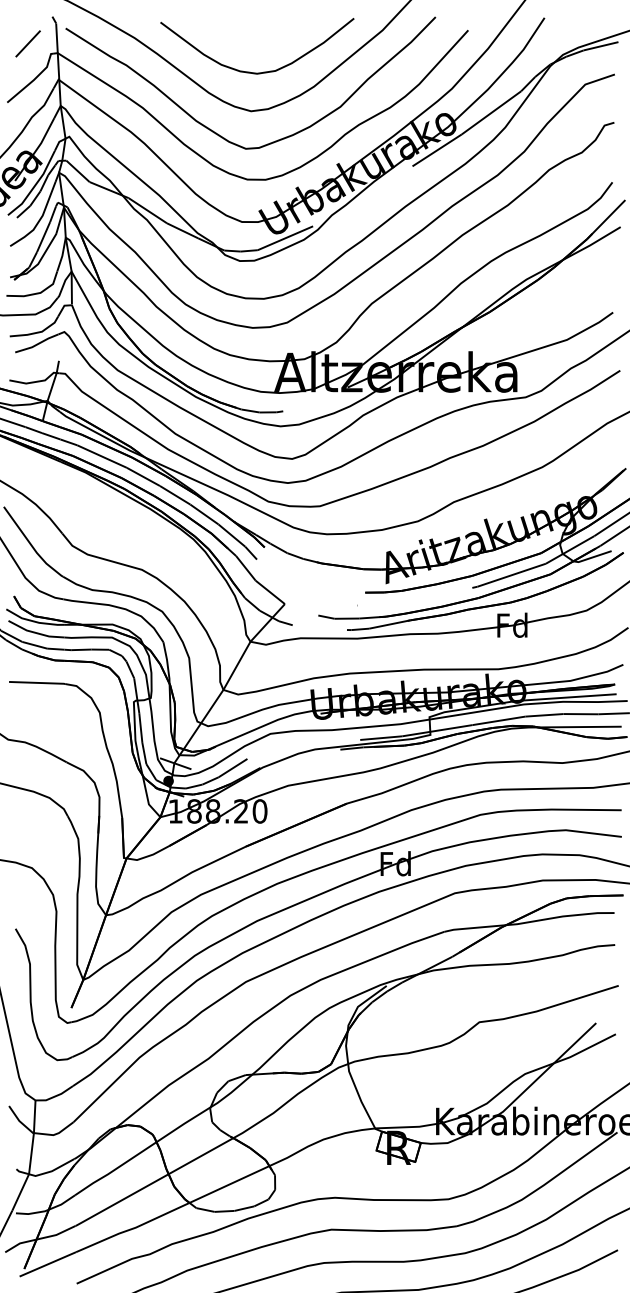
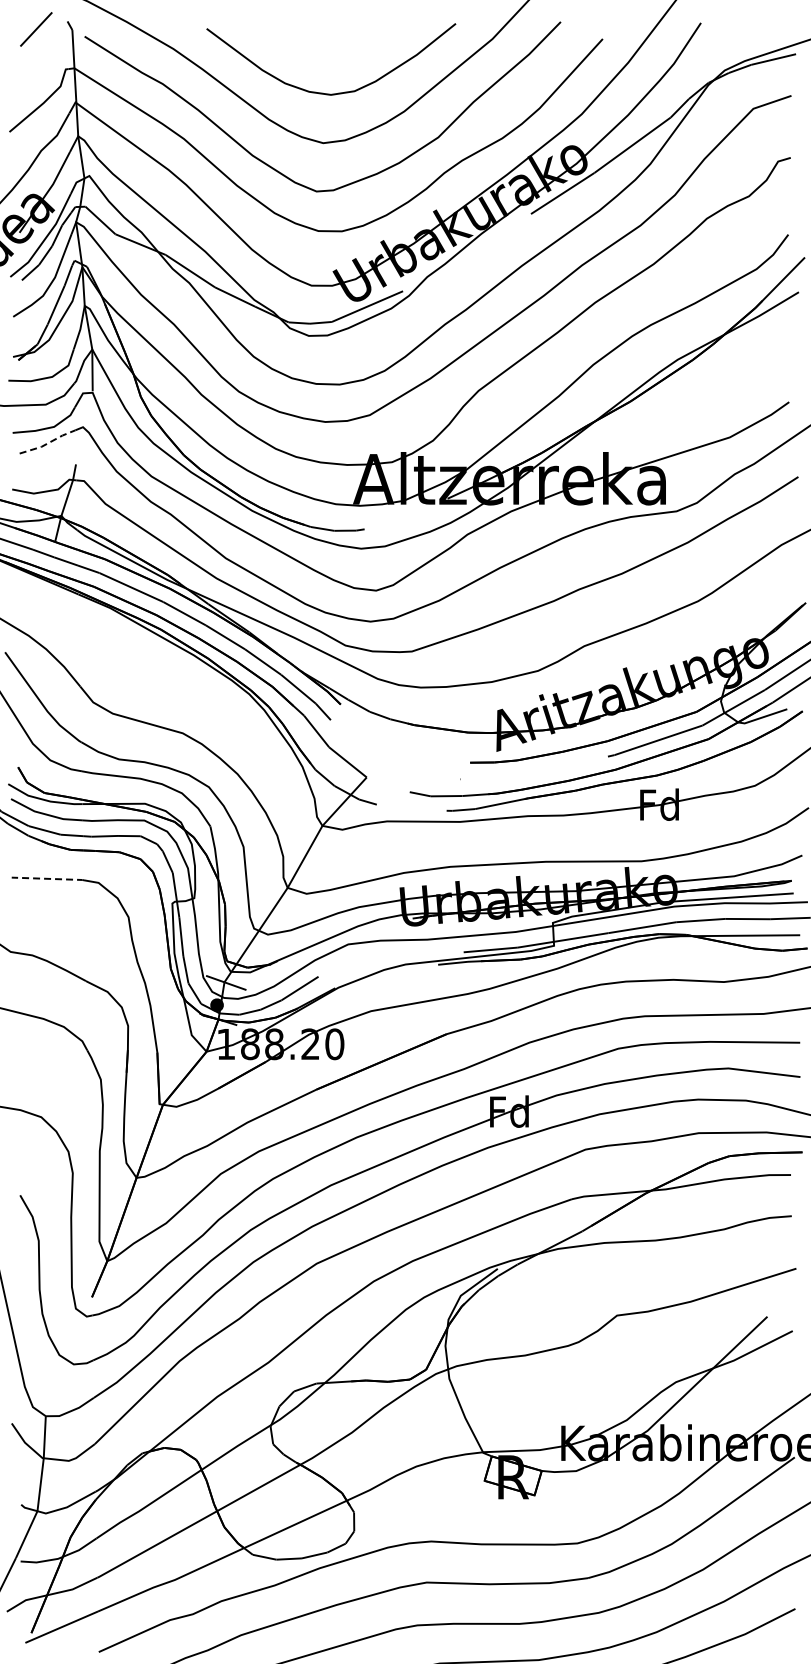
line: (28, 43) -> (36, 29), moved
line: (37, 344) -> (48, 443), solid -> dashed
line: (37, 682) -> (48, 878), solid -> dashed

